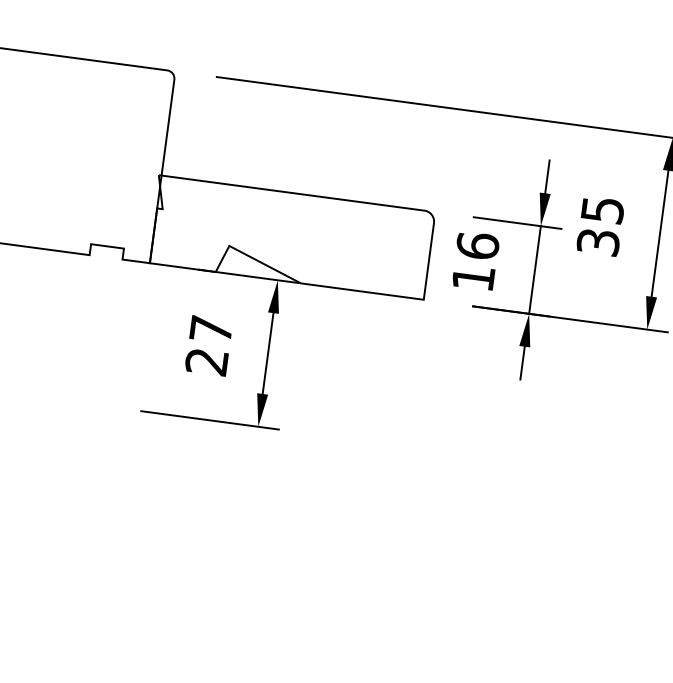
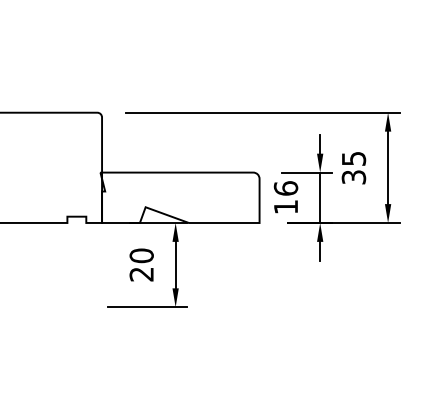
text: (210, 328) -> (141, 255), 27 -> 20

